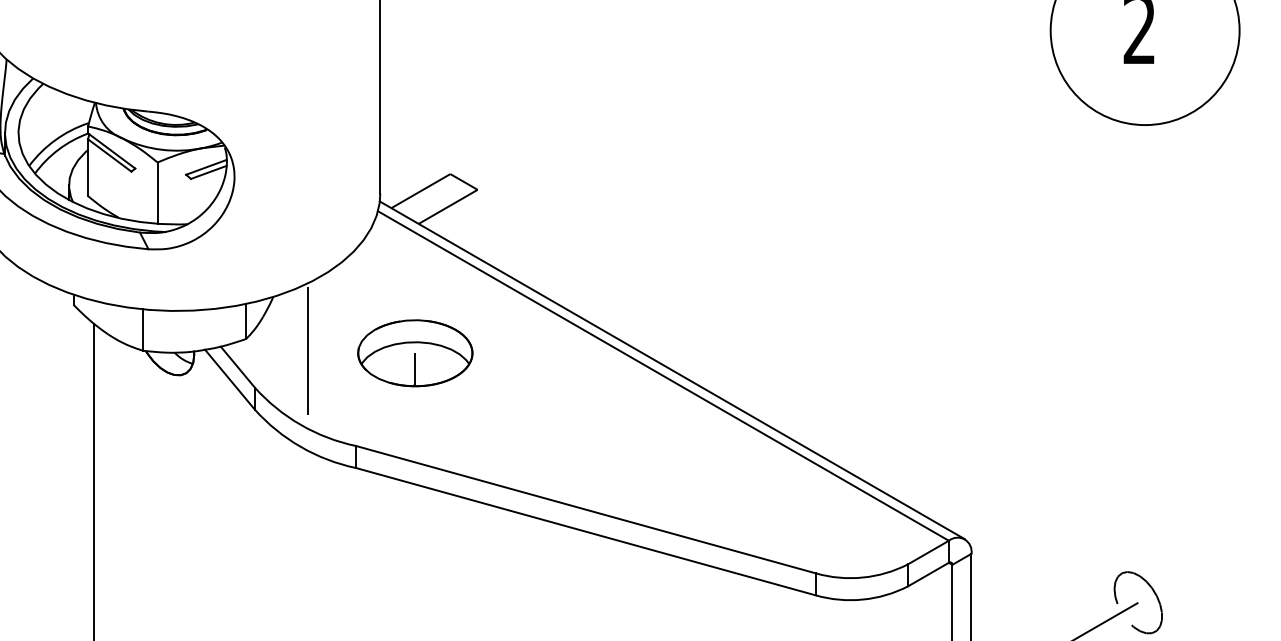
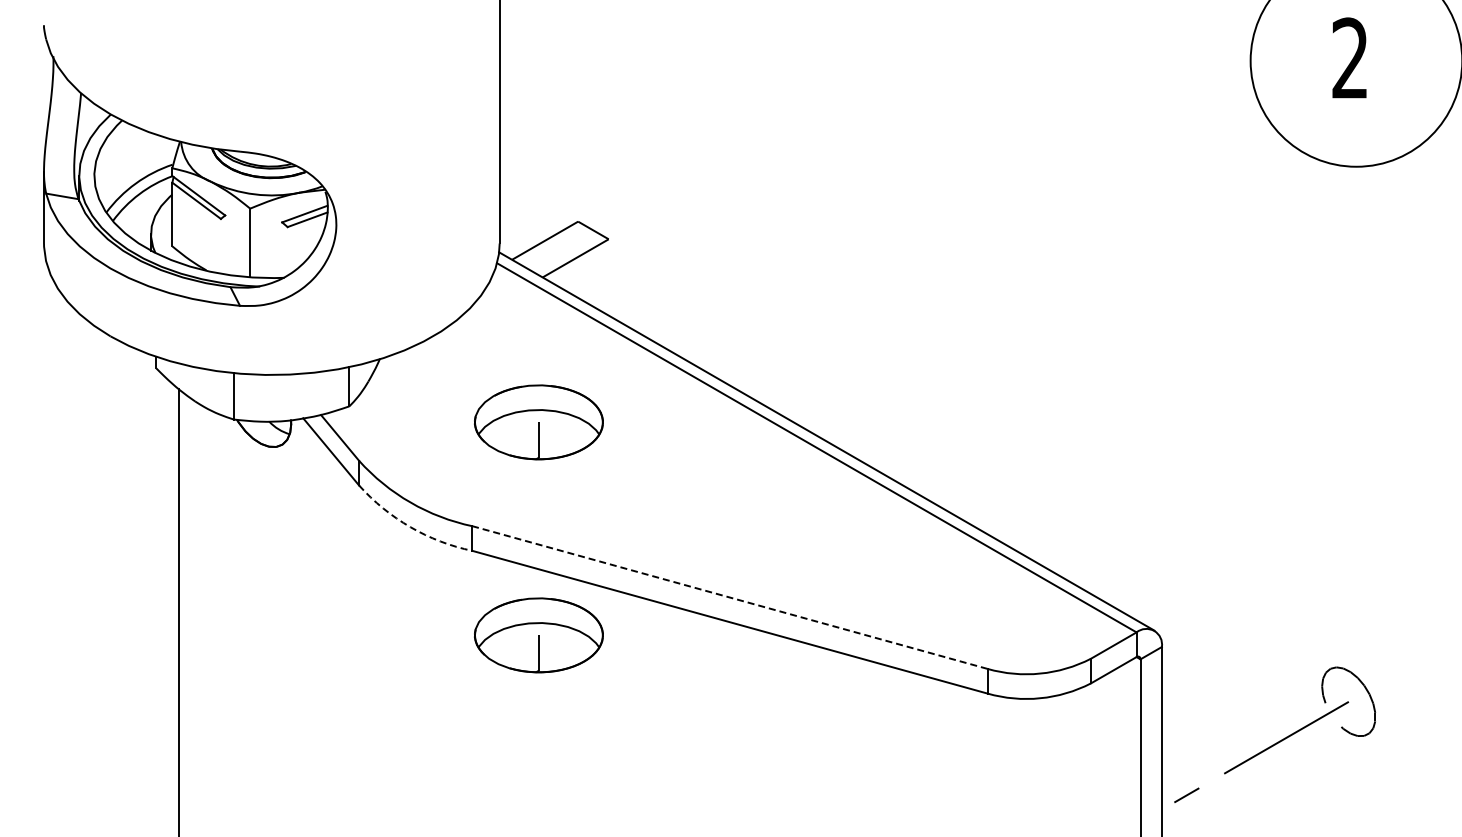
line: (307, 348) -> (418, 417), removed
arc: (300, 447) -> (410, 527), solid -> dashed
line: (585, 509) -> (729, 597), solid -> dashed
part: (414, 543) -> (538, 635), added

